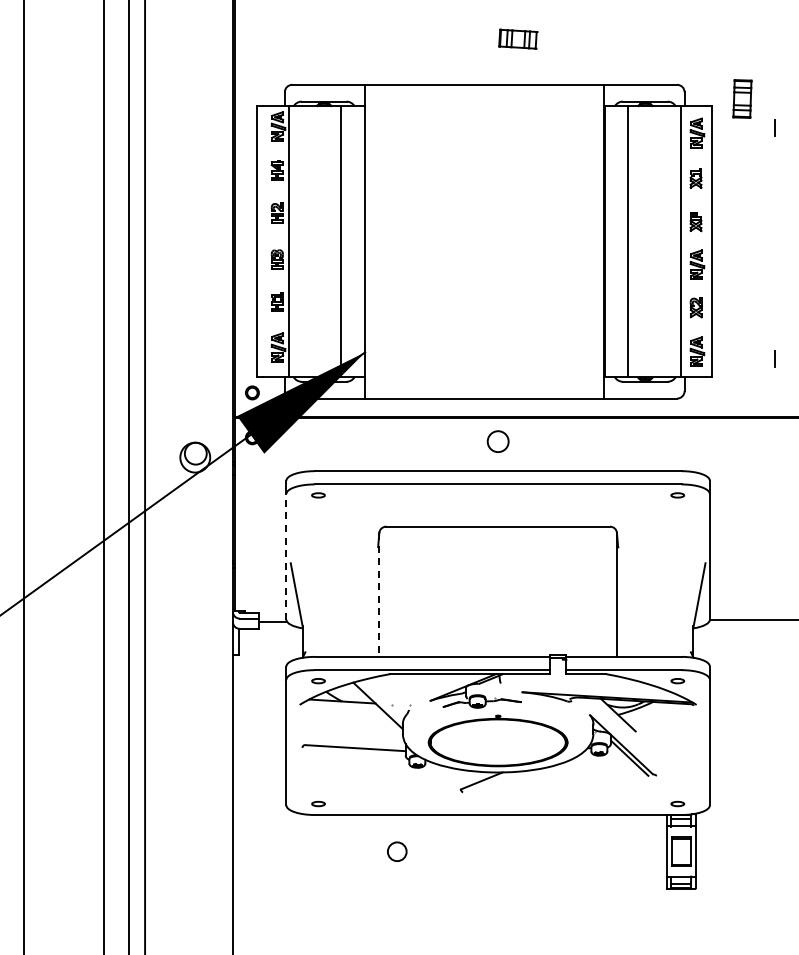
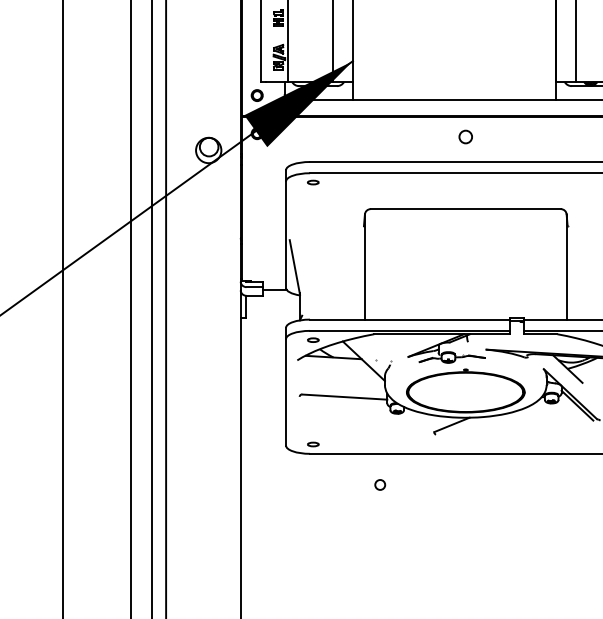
circle: (497, 441) -> (465, 136), size x0.71
line: (286, 556) -> (286, 234), dashed -> solid
line: (379, 595) -> (365, 267), dashed -> solid
circle: (397, 851) -> (380, 484), size x0.62

